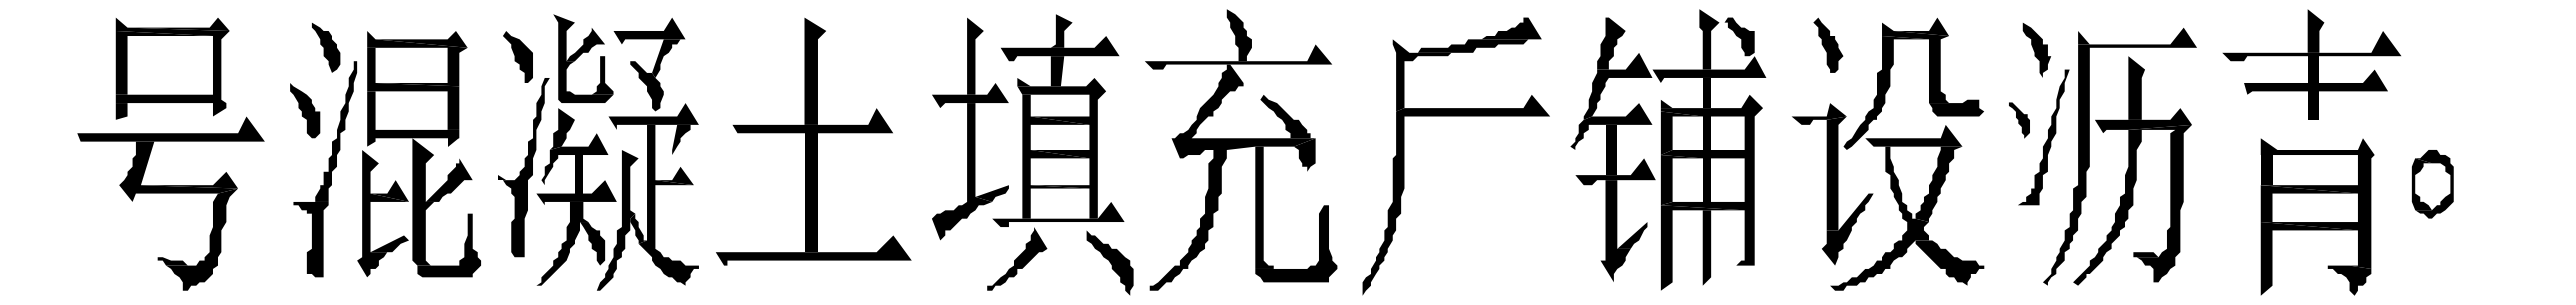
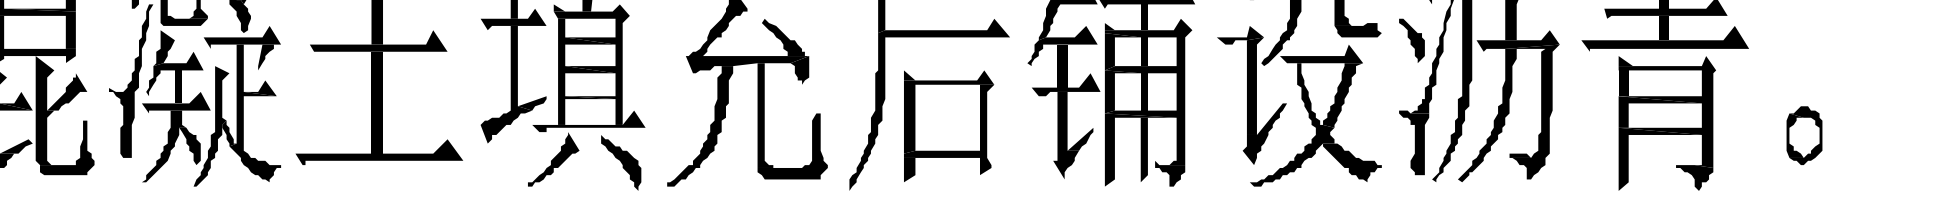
fill: (2315, 118) -> (1665, 39), added
part: (2019, 120) -> (1412, 40), size x1.43
part: (2432, 184) -> (1804, 135), moved
part: (1478, 220) -> (948, 126), added
fill: (2021, 239) -> (1413, 142), added
part: (1109, 262) -> (620, 162), moved
fill: (1736, 275) -> (1169, 173), added

